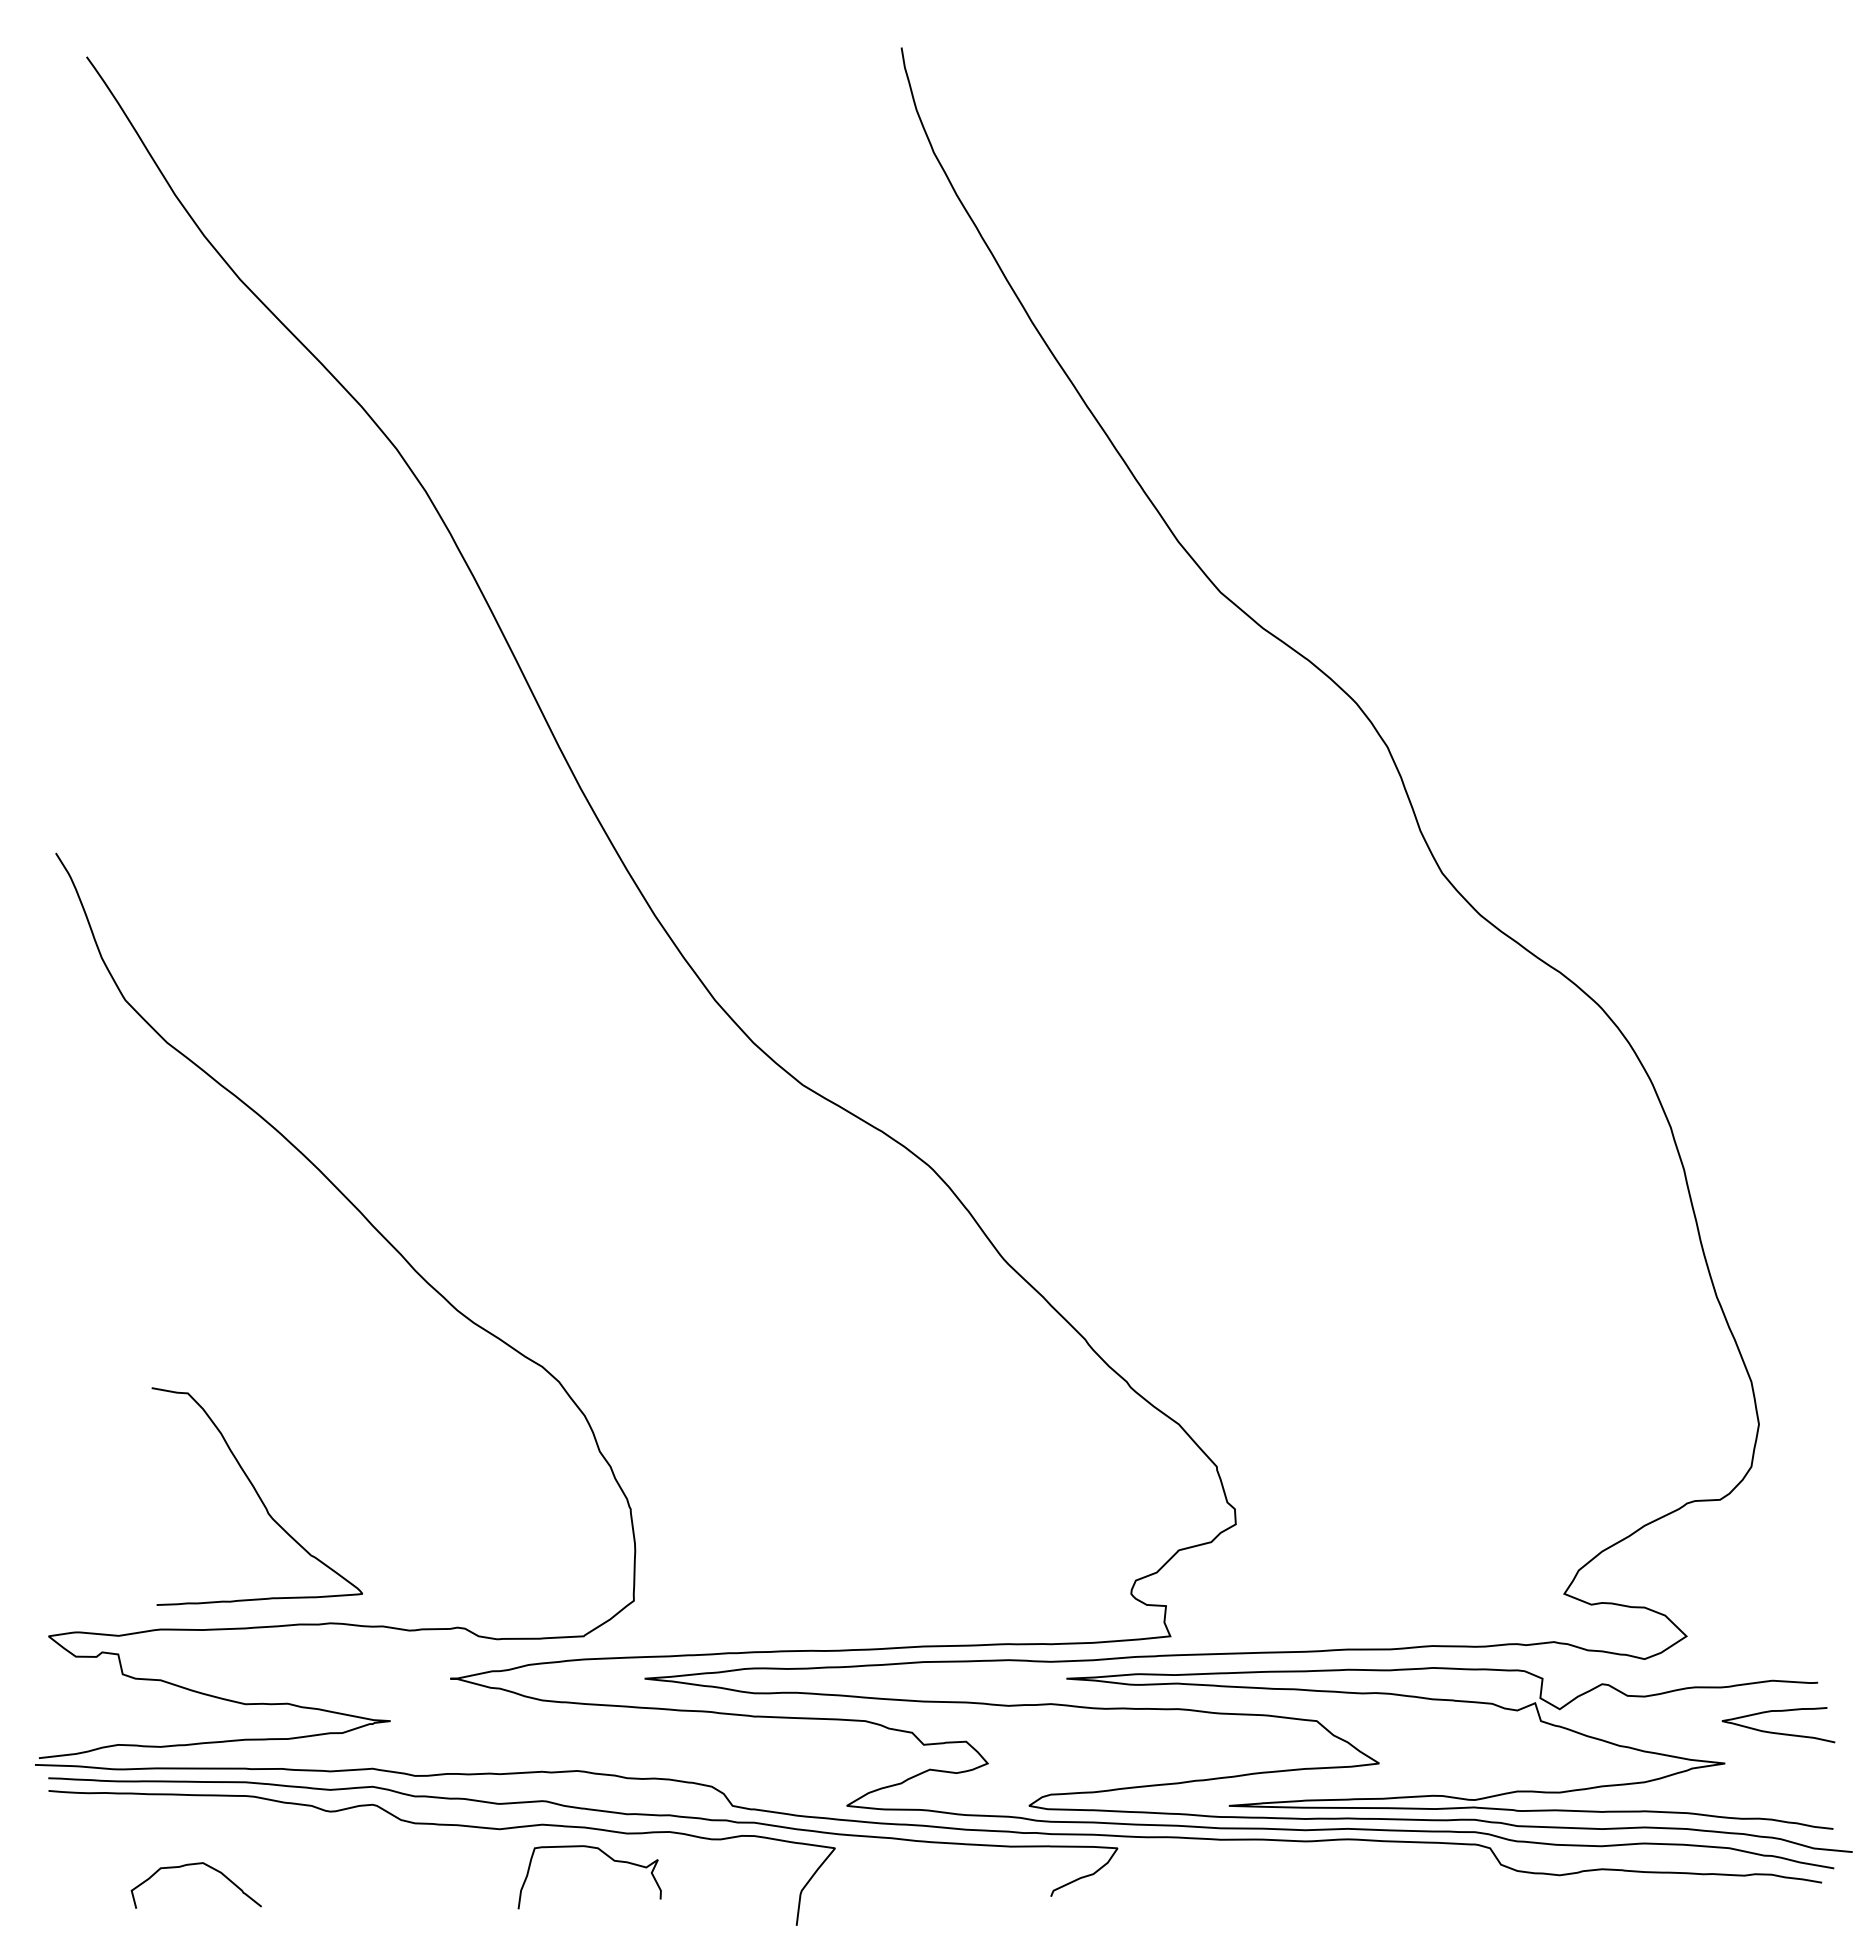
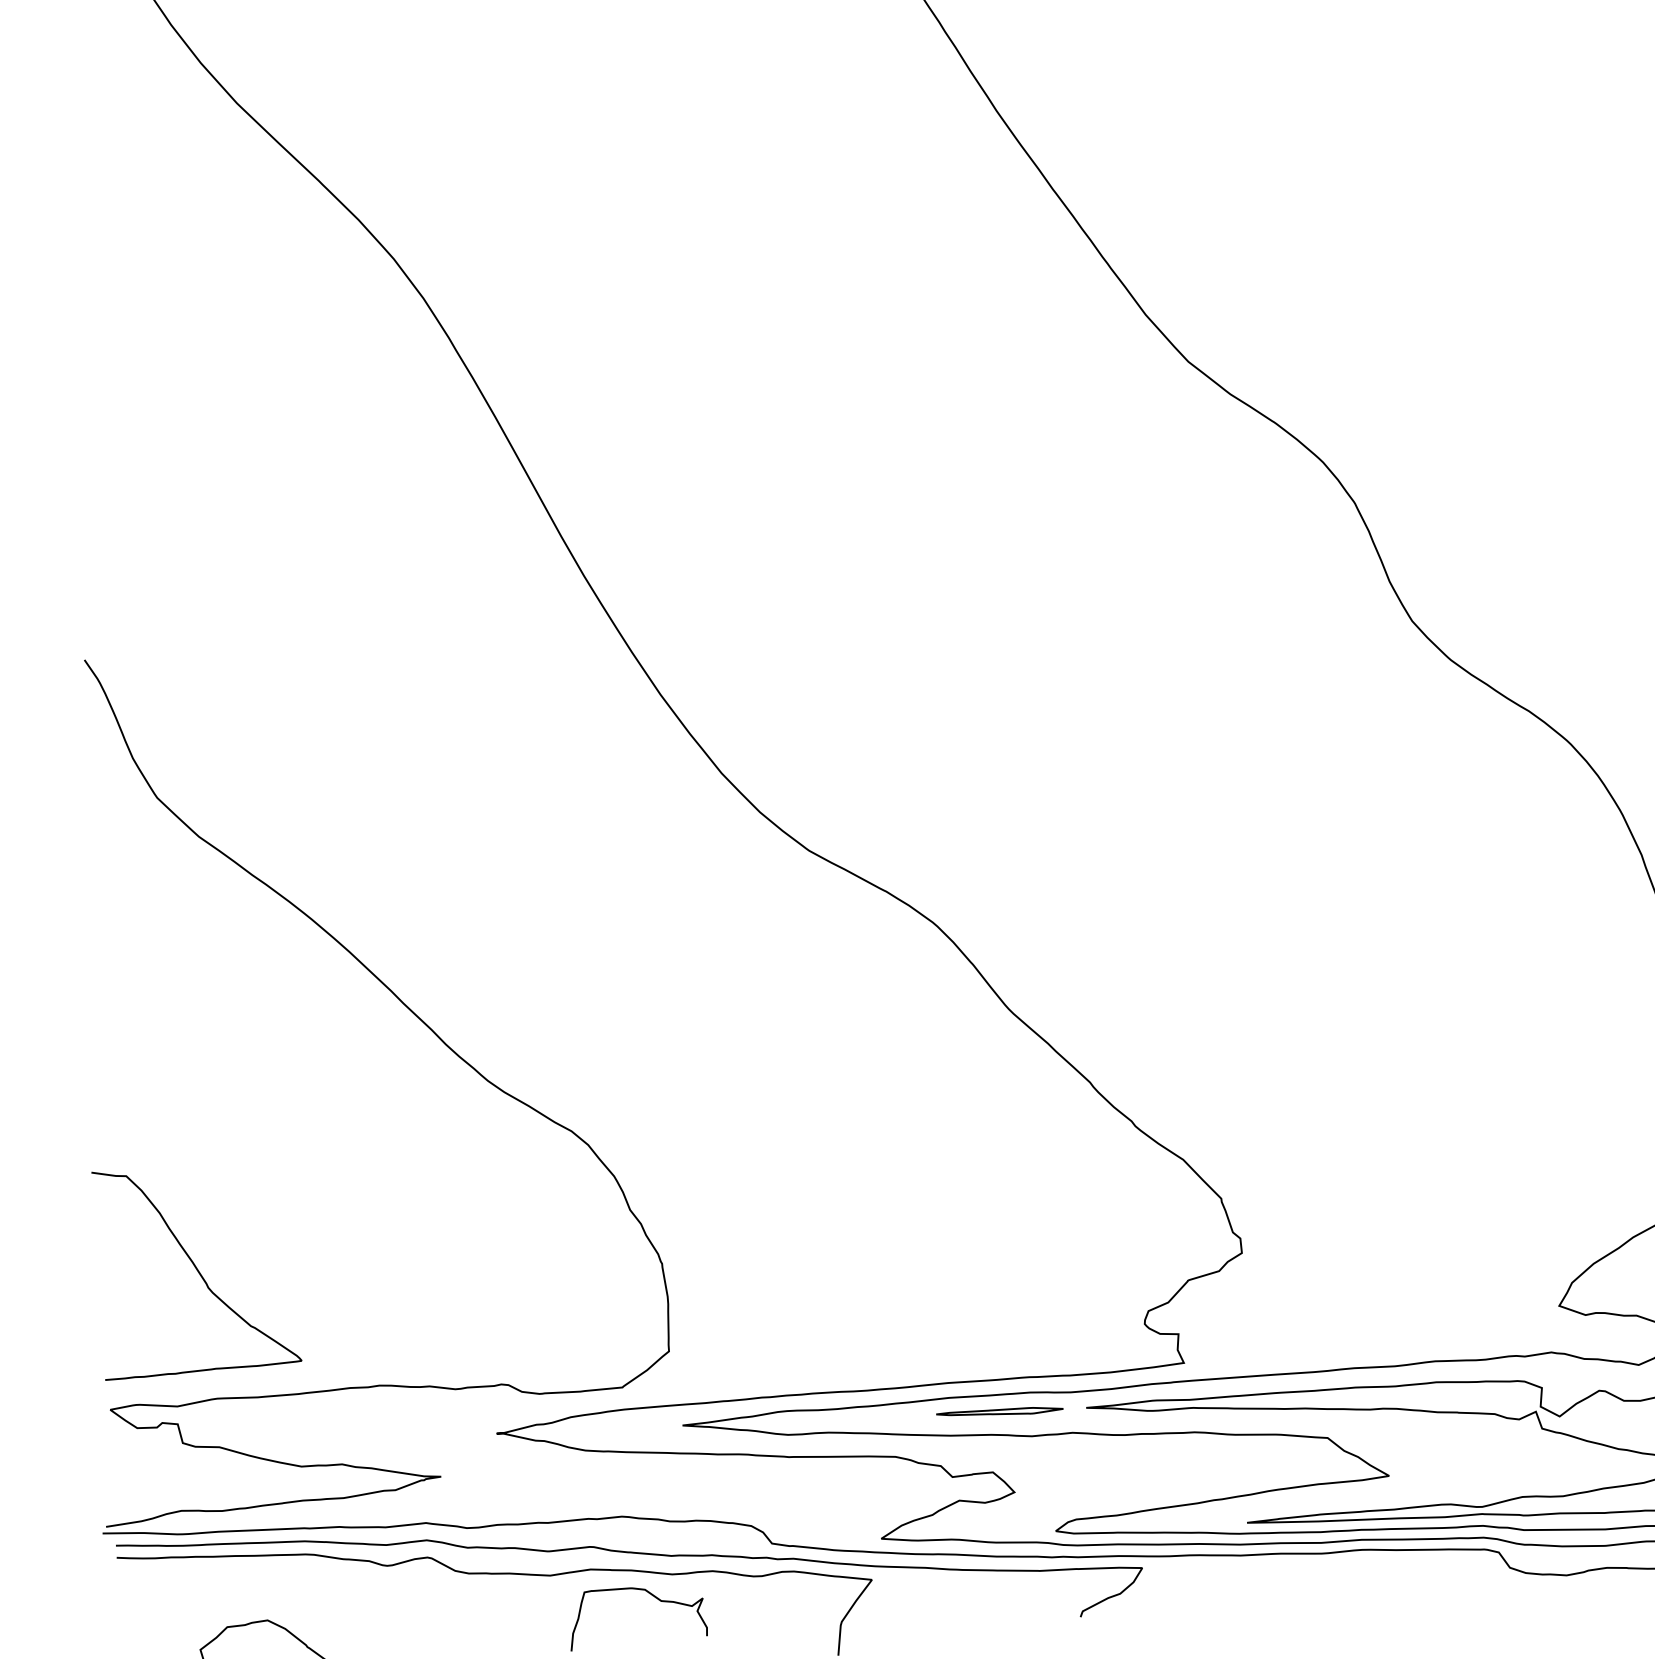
curve: (257, 1495) -> (197, 1271), moved
part: (975, 1679) -> (999, 1412), added

